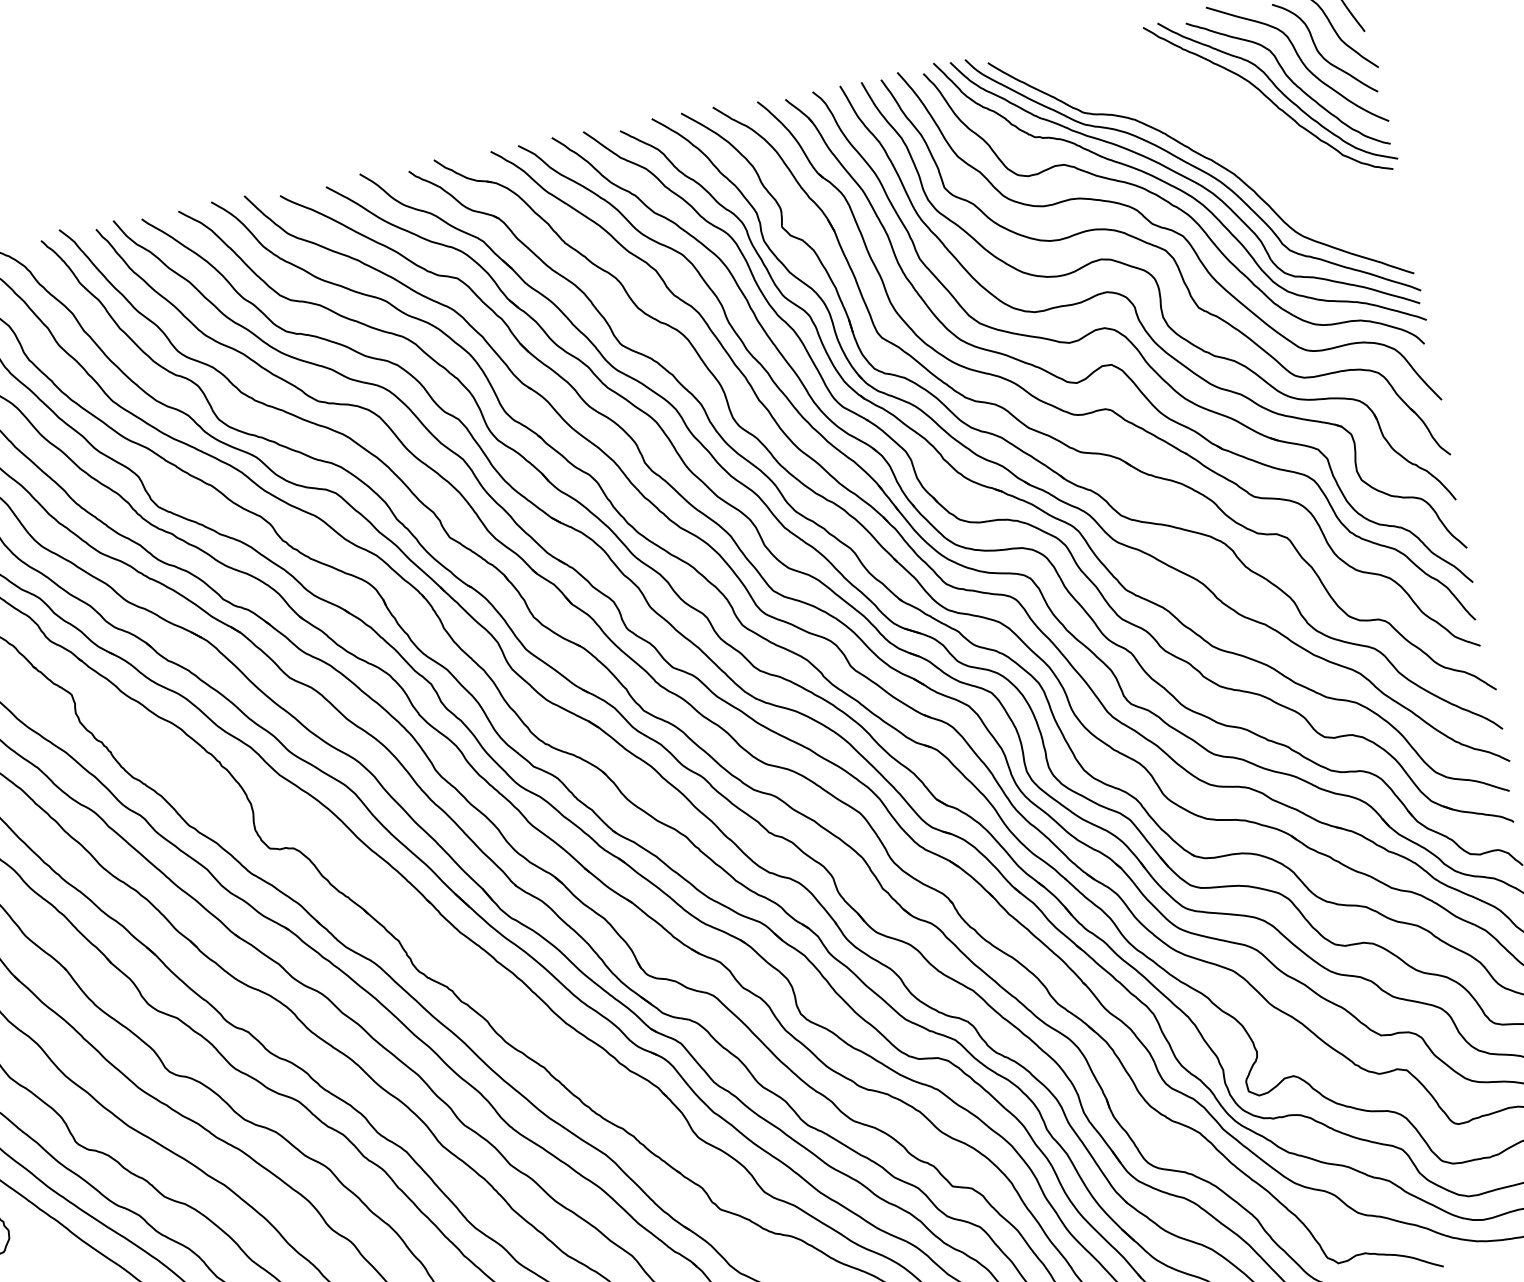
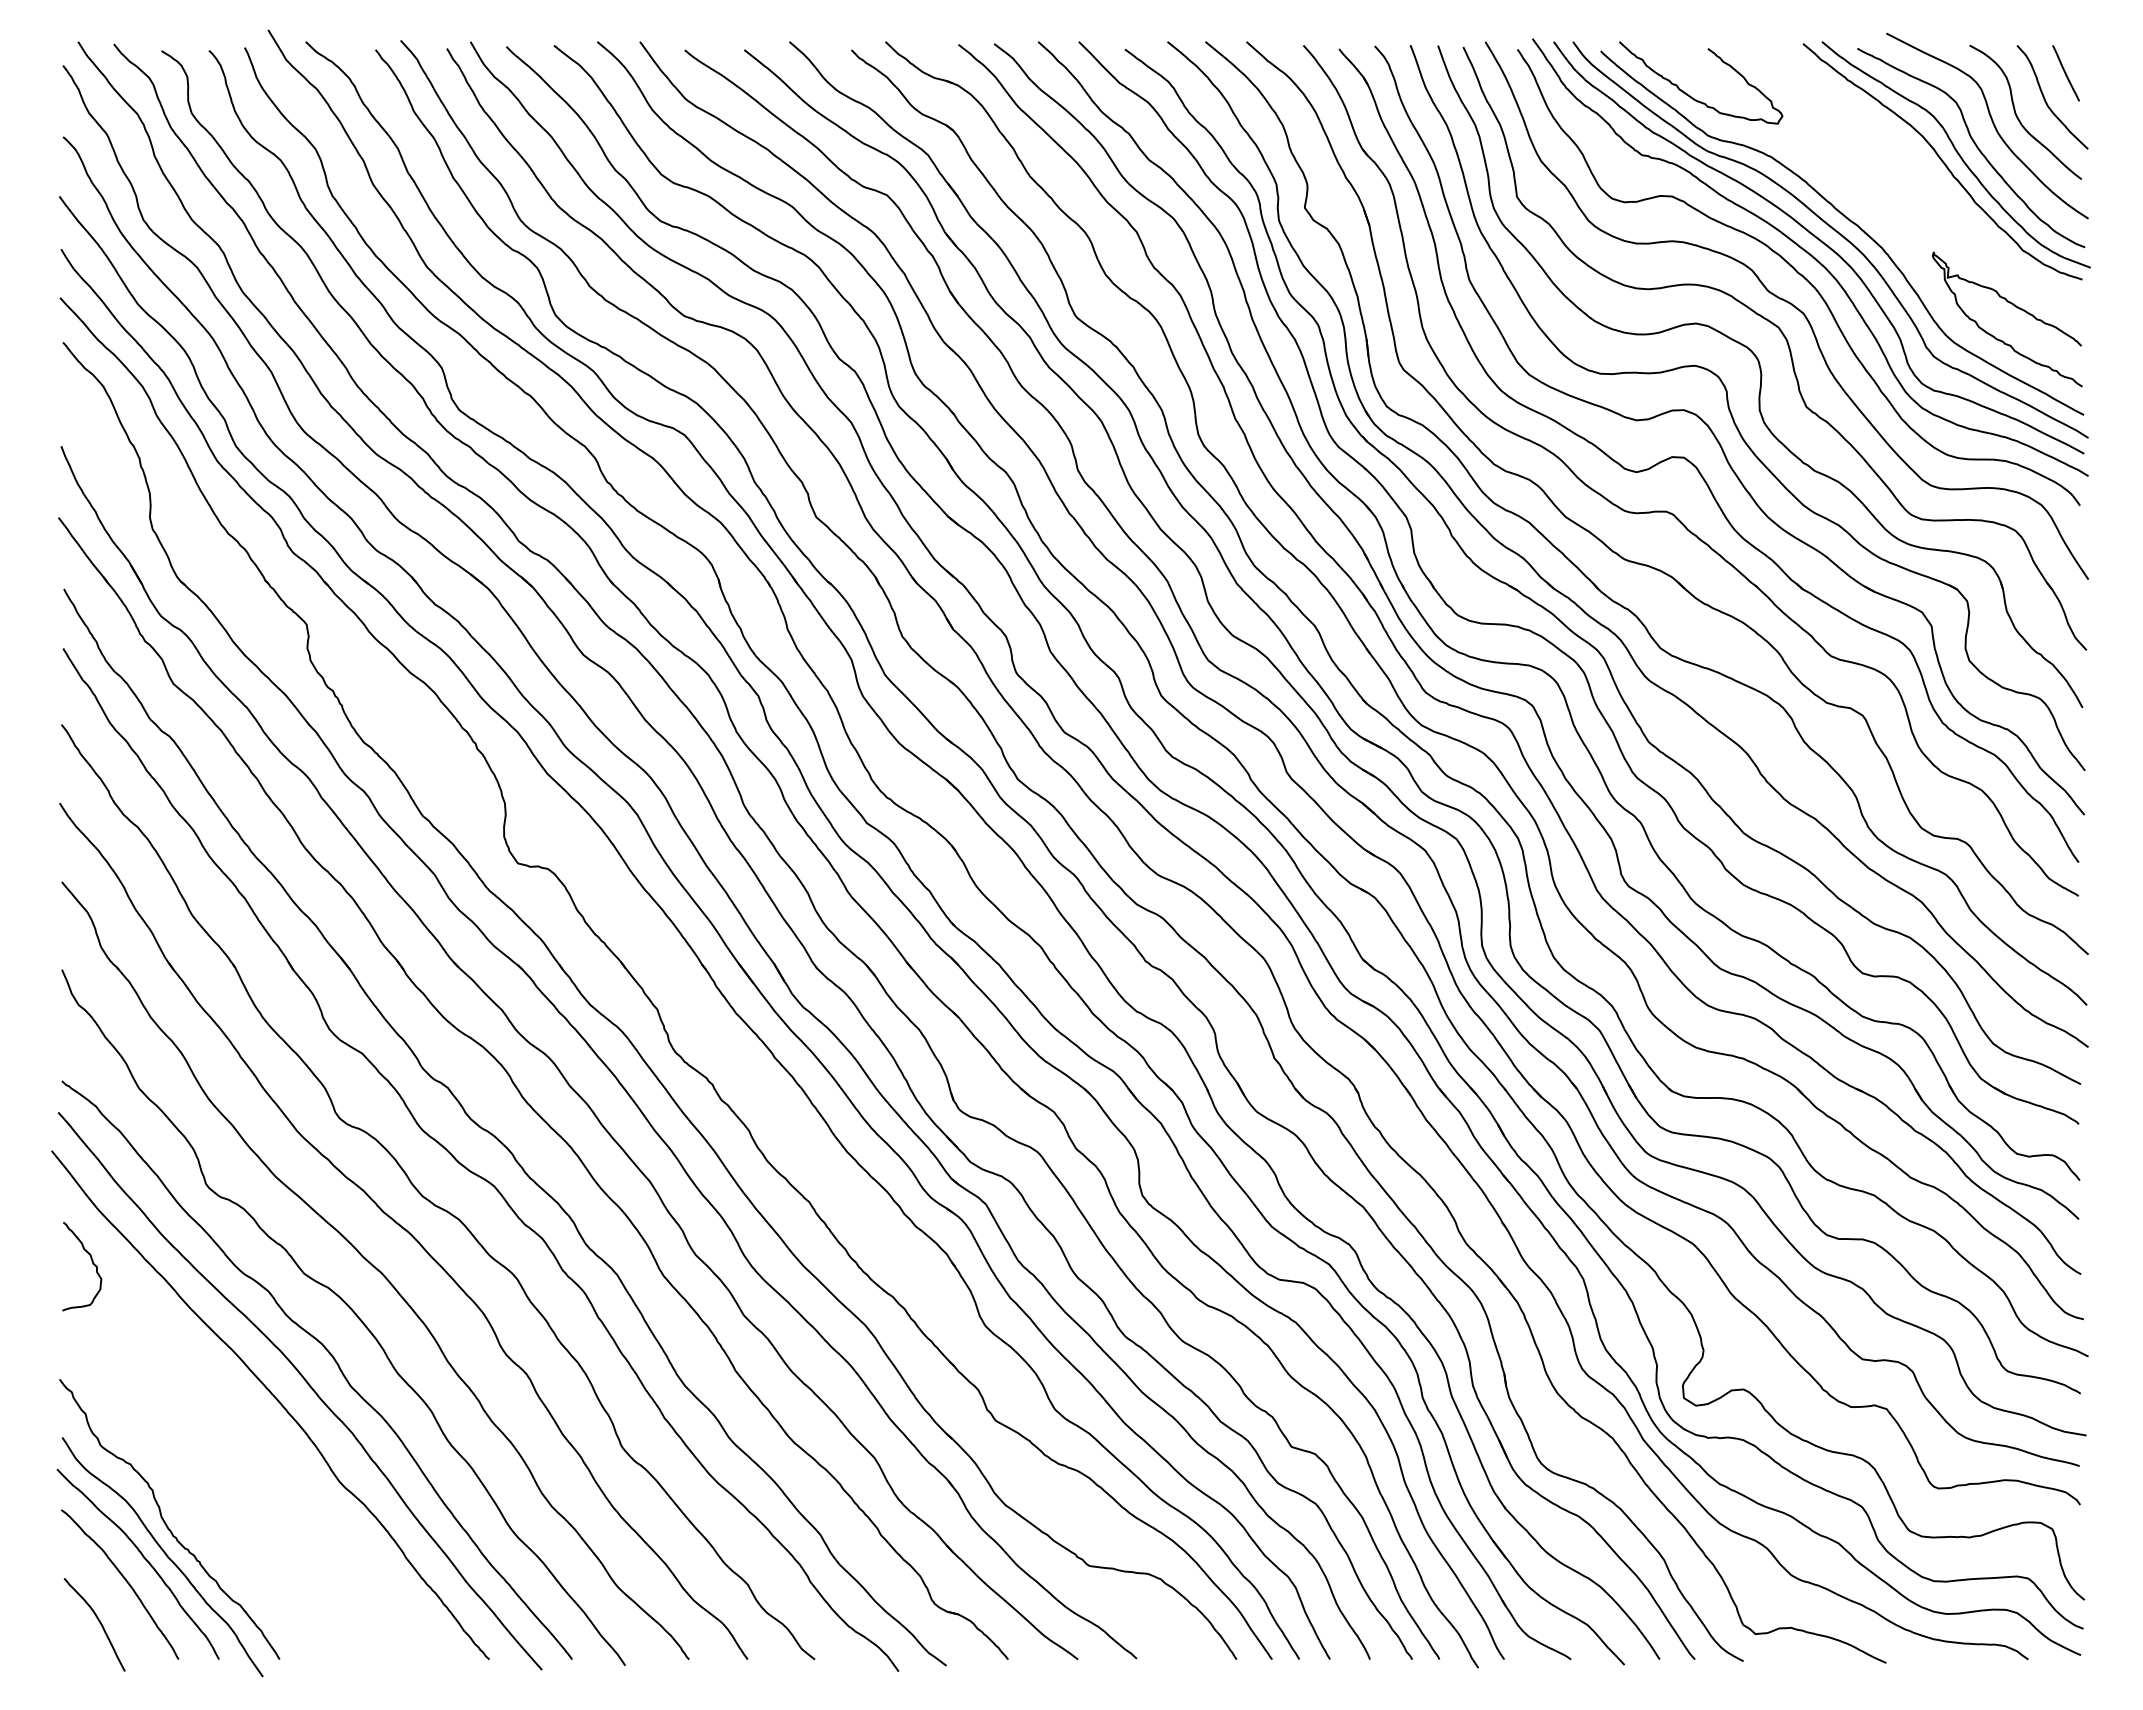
curve: (1066, 85) -> (1693, 97), added
curve: (1345, 200) -> (2015, 307), added

